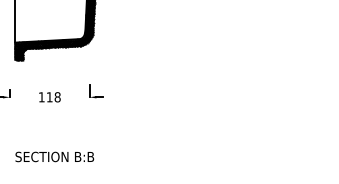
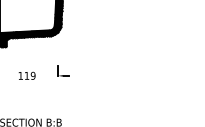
text: (57, 97) -> (33, 76), 118 -> 119

